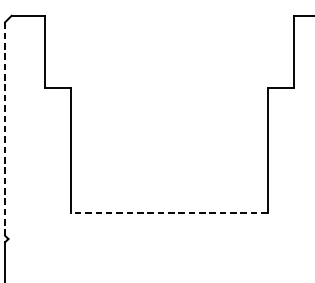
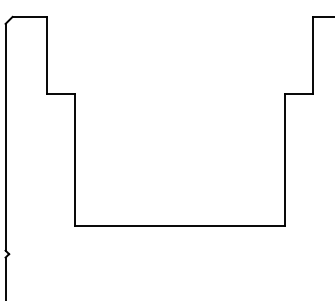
line: (5, 129) -> (5, 137), dashed -> solid
line: (169, 213) -> (180, 226), dashed -> solid

